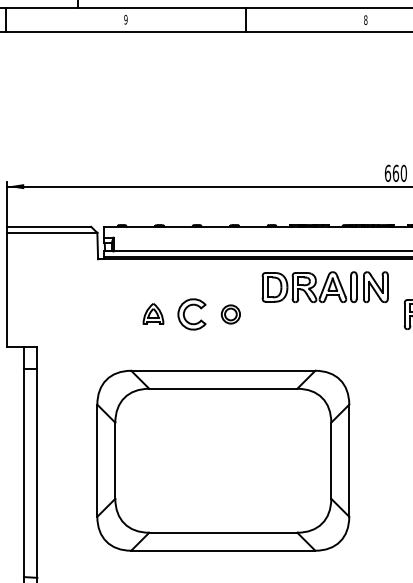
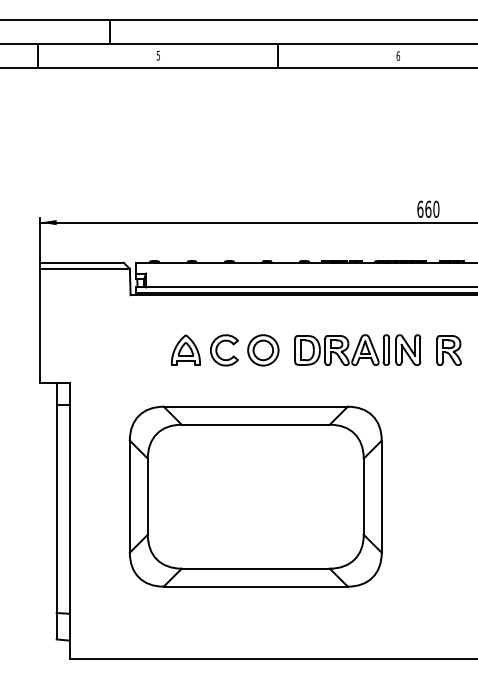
text: (126, 18) -> (158, 54), 9 -> 5
text: (365, 19) -> (397, 55), 8 -> 6
part: (325, 286) -> (357, 349), moved
part: (153, 313) -> (185, 349), size x1.43
part: (231, 314) -> (263, 350), size x1.67

